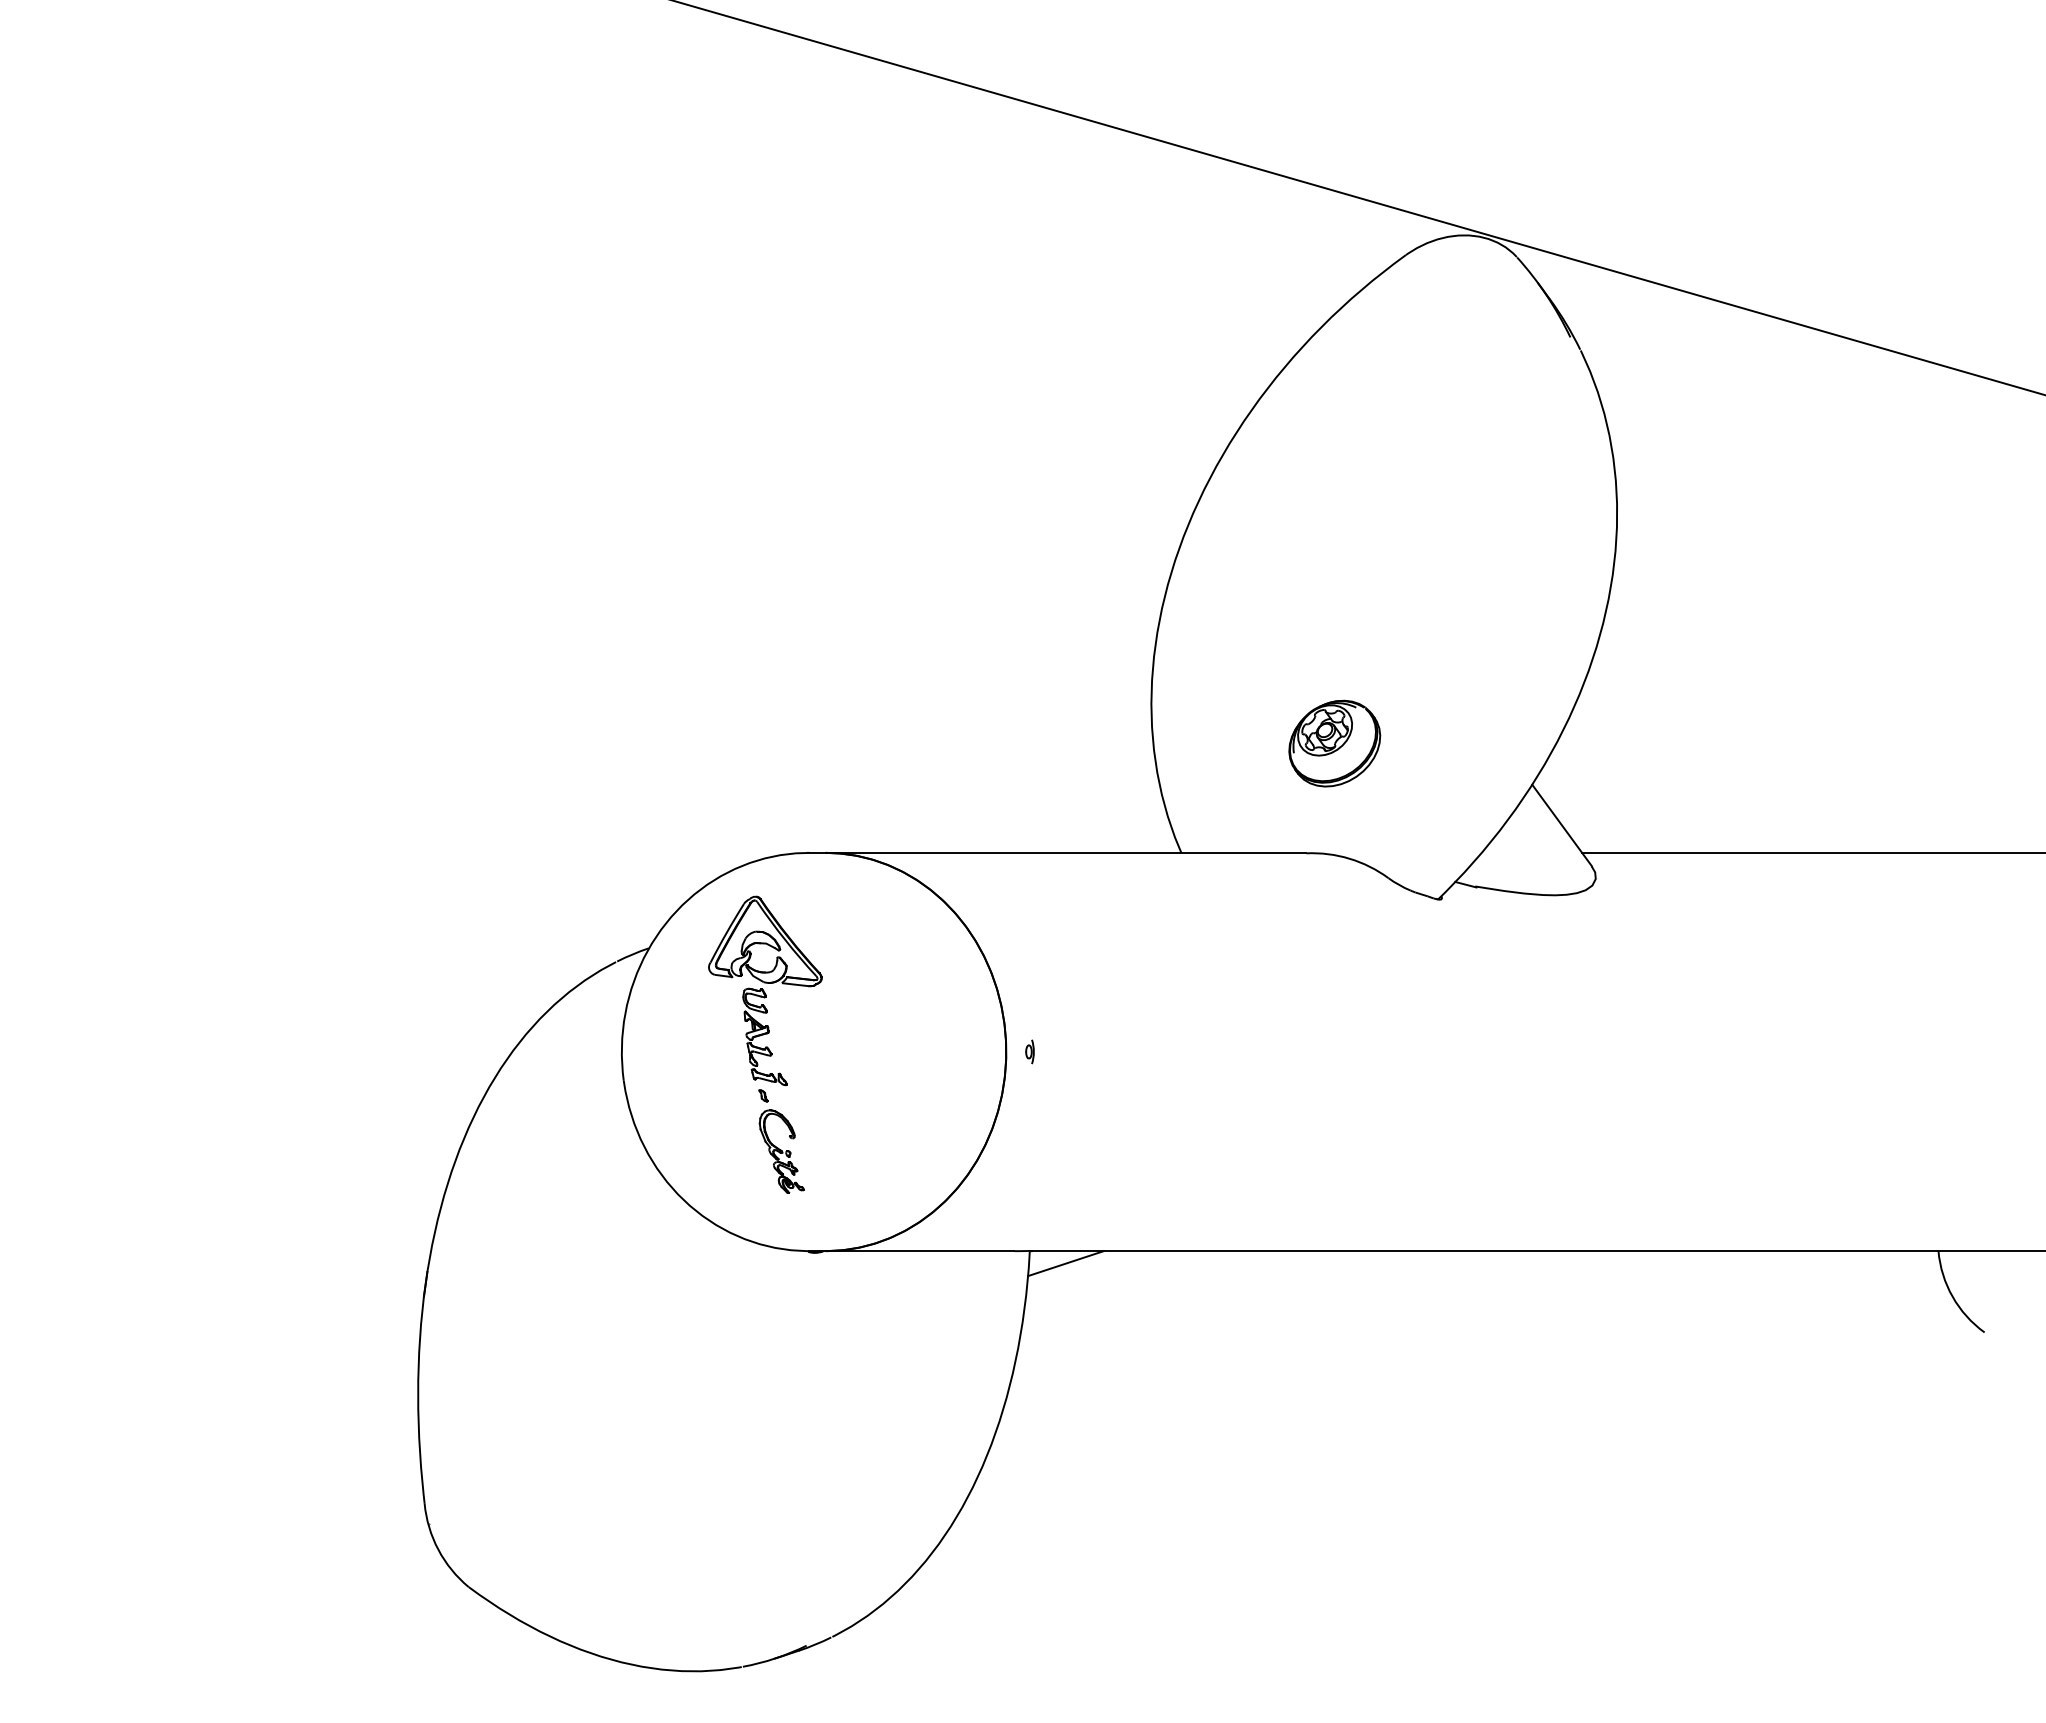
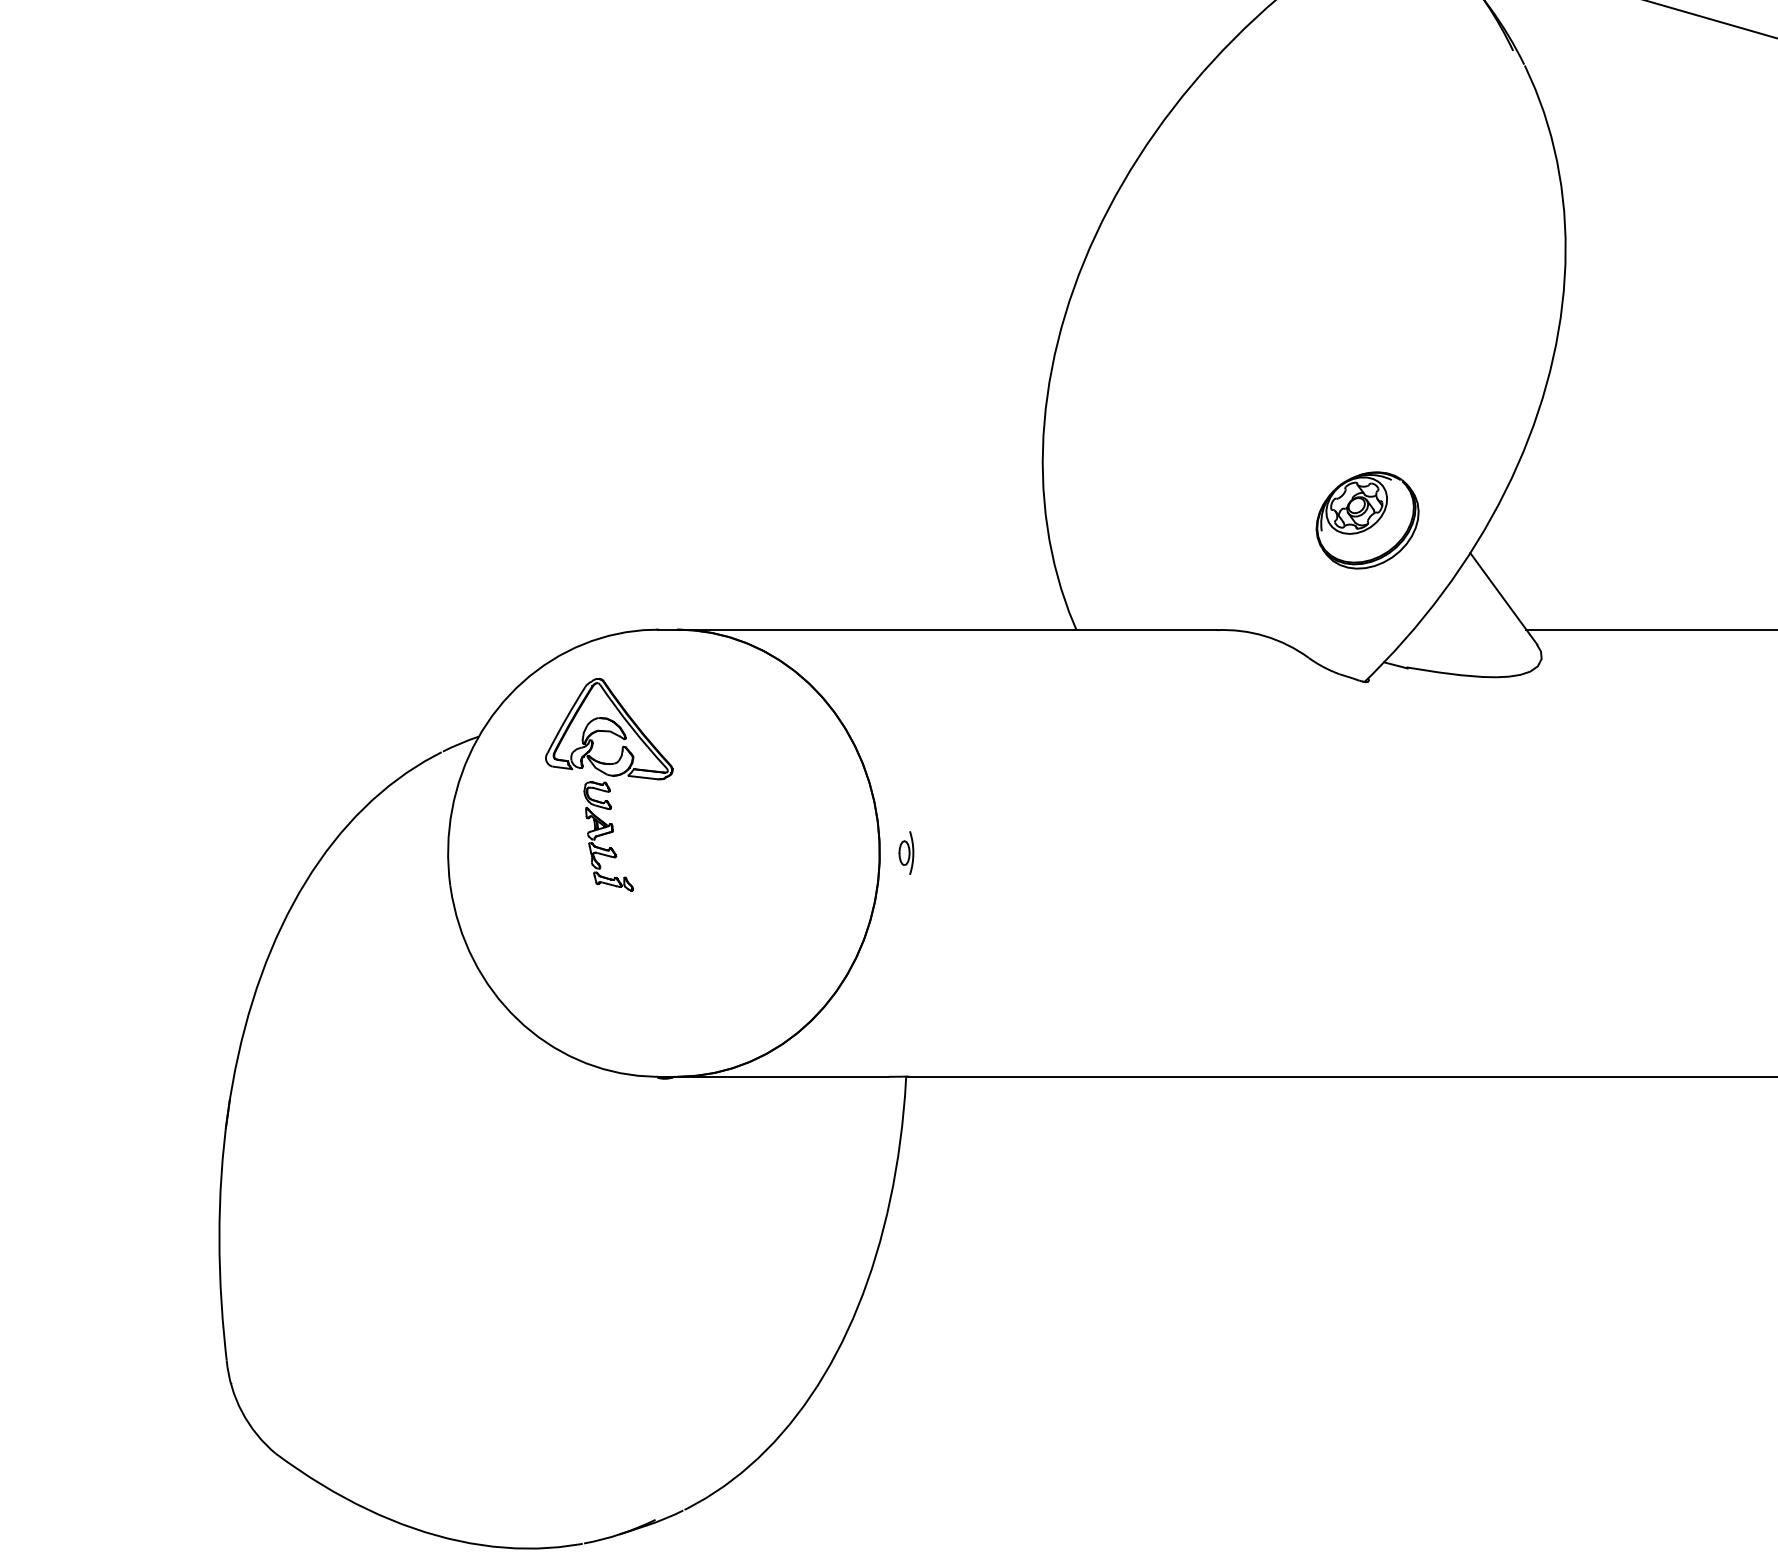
part: (1334, 743) -> (1367, 520), moved
part: (1029, 1051) -> (905, 852), size x1.6
part: (778, 1147) -> (624, 960), removed
line: (1065, 1263) -> (946, 1090), removed

